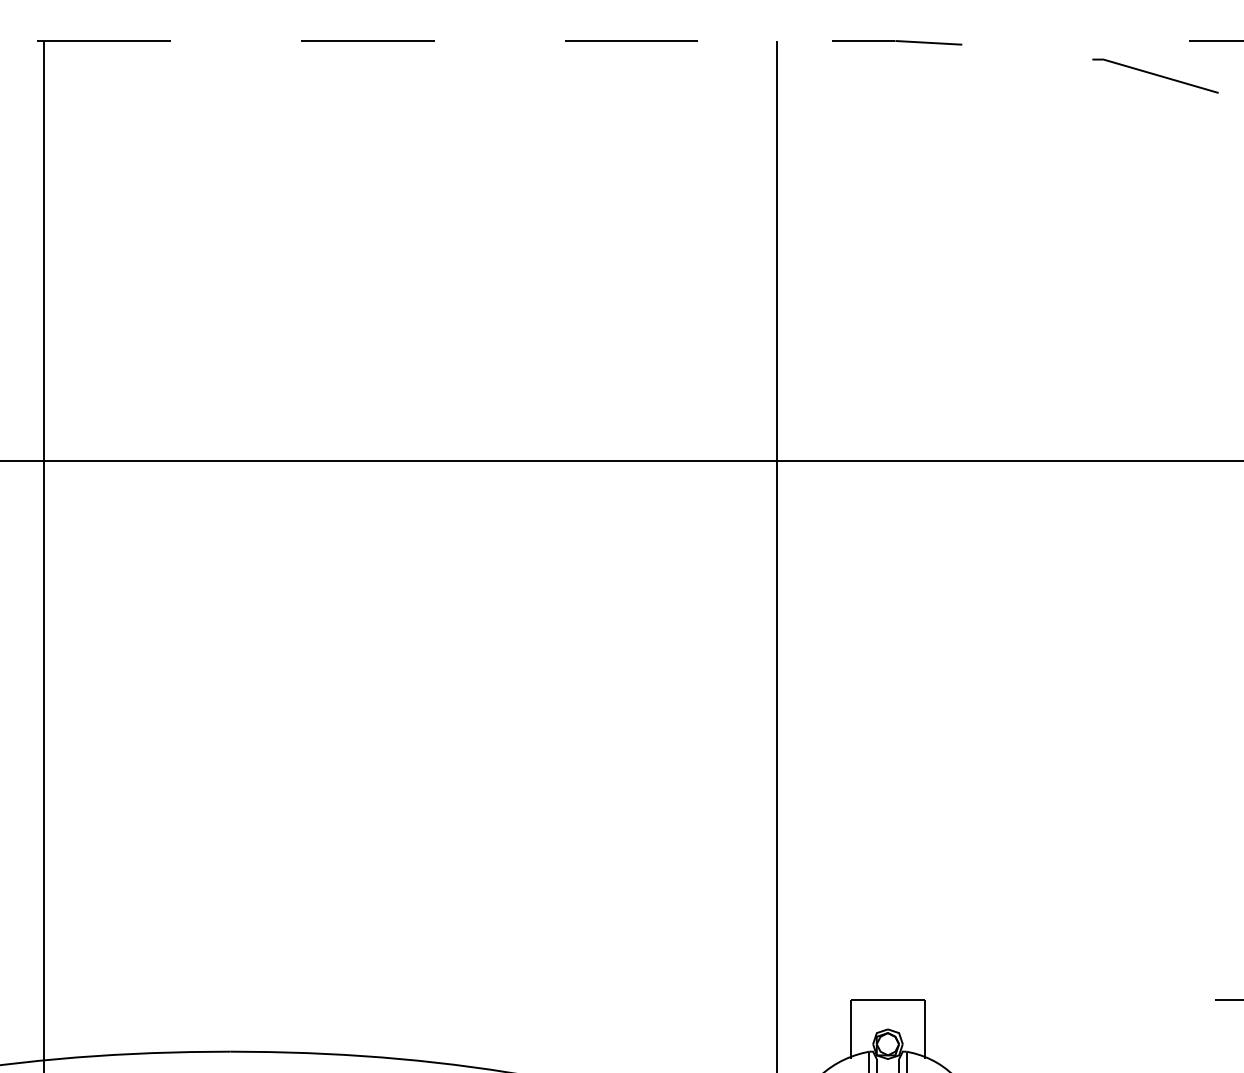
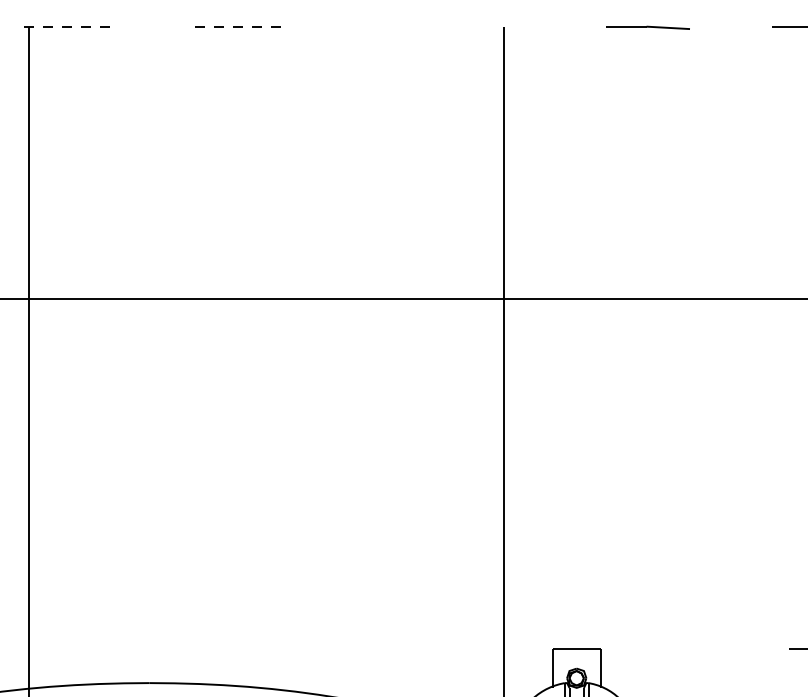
line: (105, 40) -> (68, 26), solid -> dashed
line: (368, 40) -> (239, 26), solid -> dashed
line: (632, 40) -> (410, 26), removed
part: (896, 42) -> (647, 27), moved
line: (1155, 76) -> (750, 49), removed

